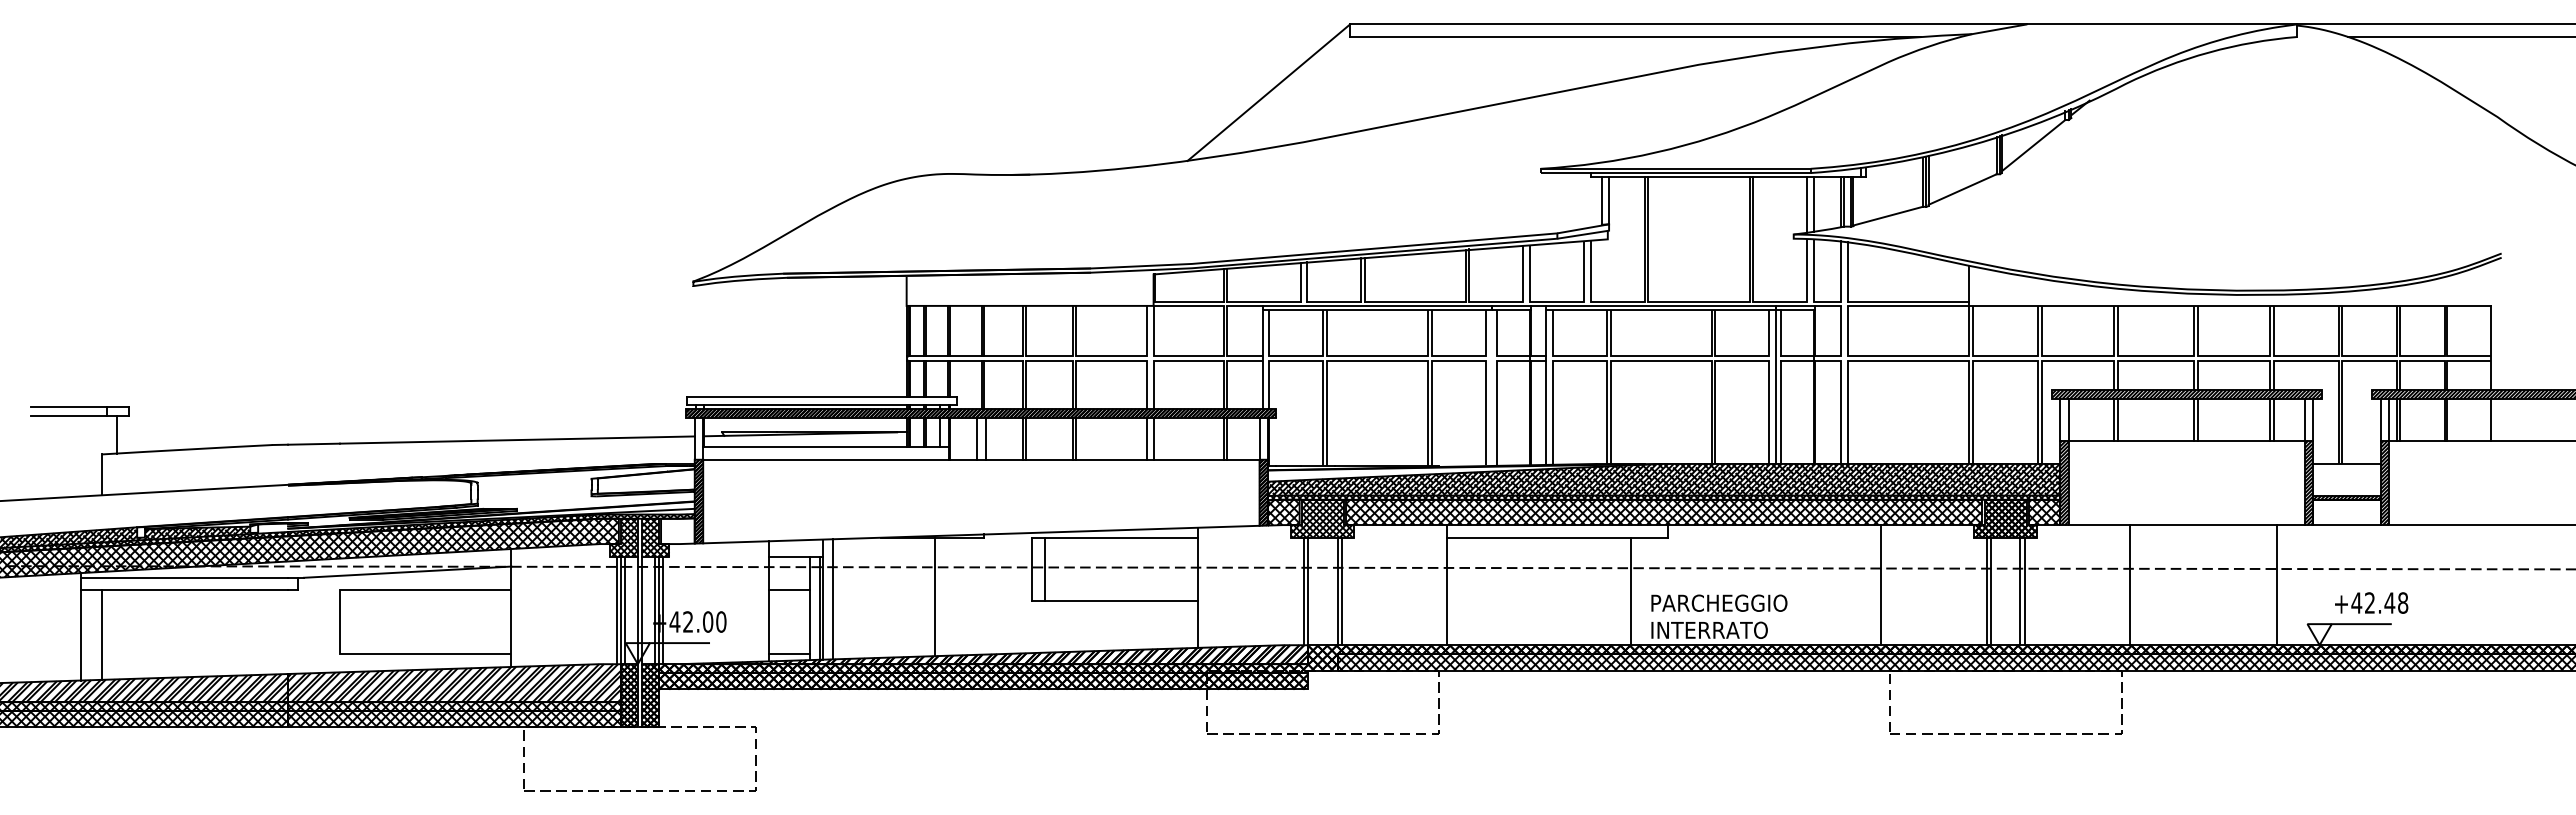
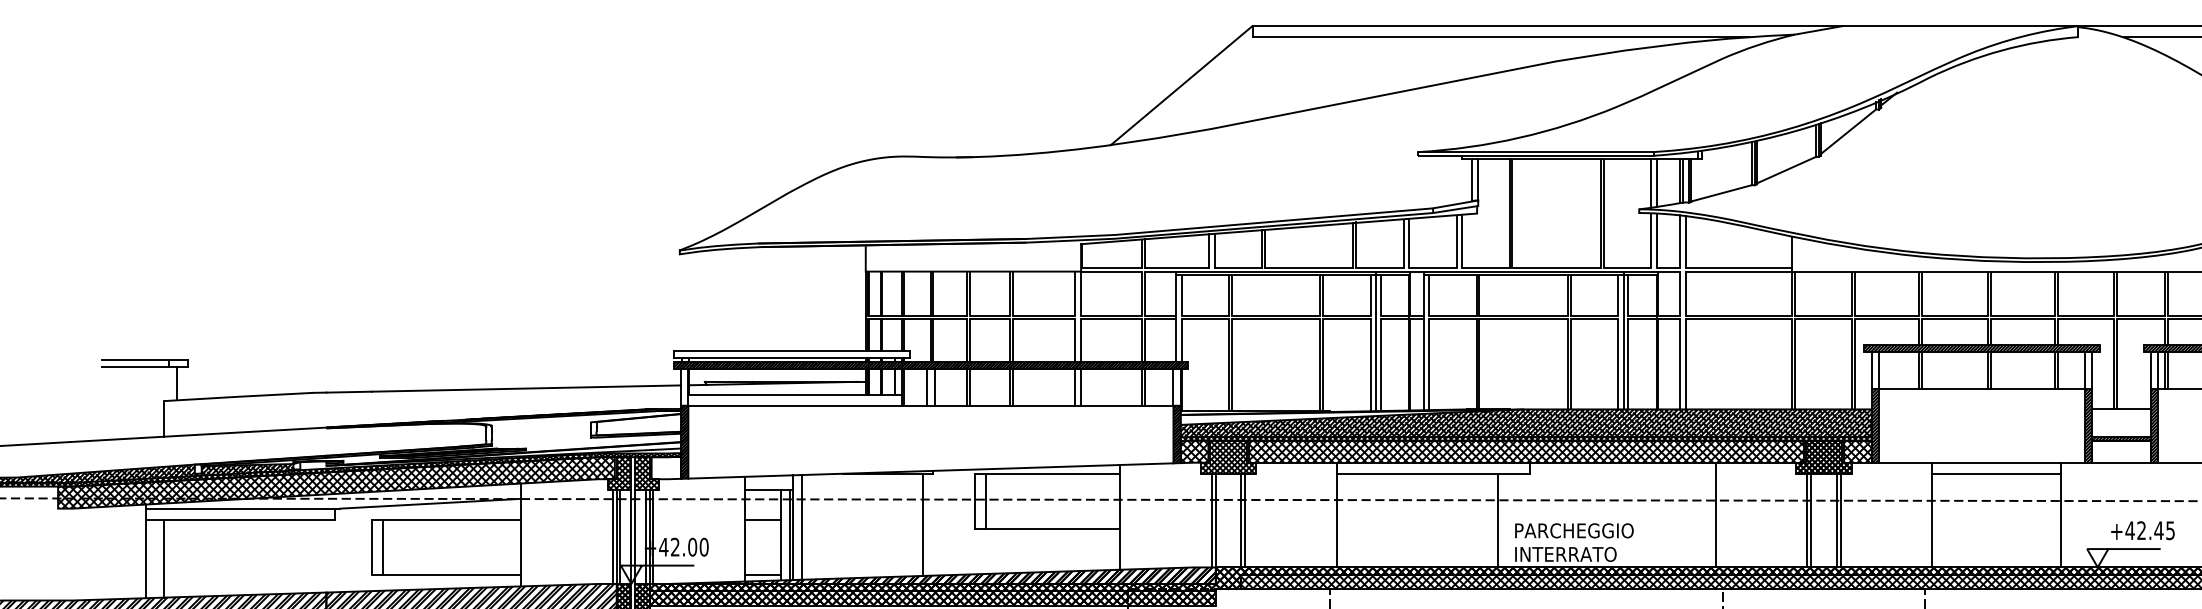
line: (1492, 387) -> (1376, 342), added
line: (2203, 537) -> (1996, 473), added
line: (935, 596) -> (923, 524), moved
text: (2403, 602) -> (2170, 530), +42.48 -> +42.45
line: (352, 621) -> (382, 546), added

